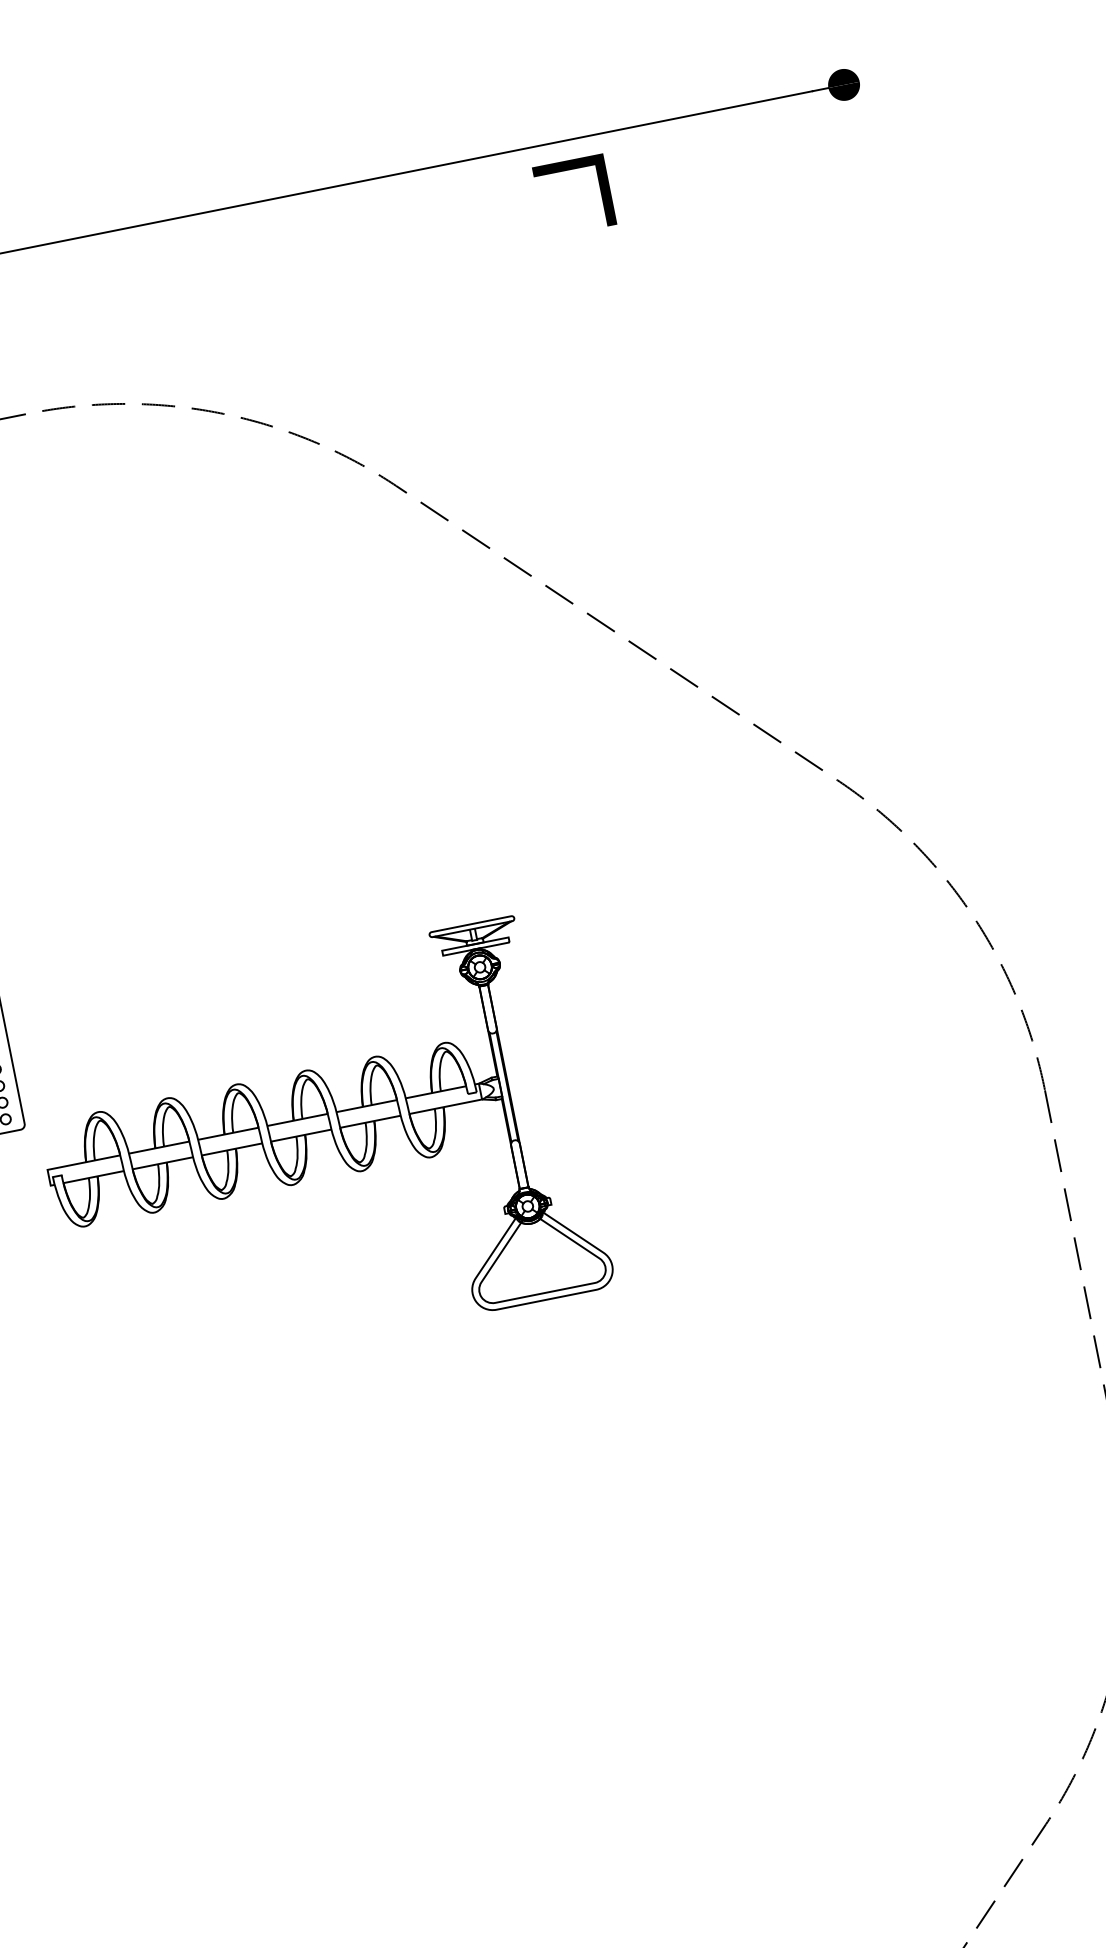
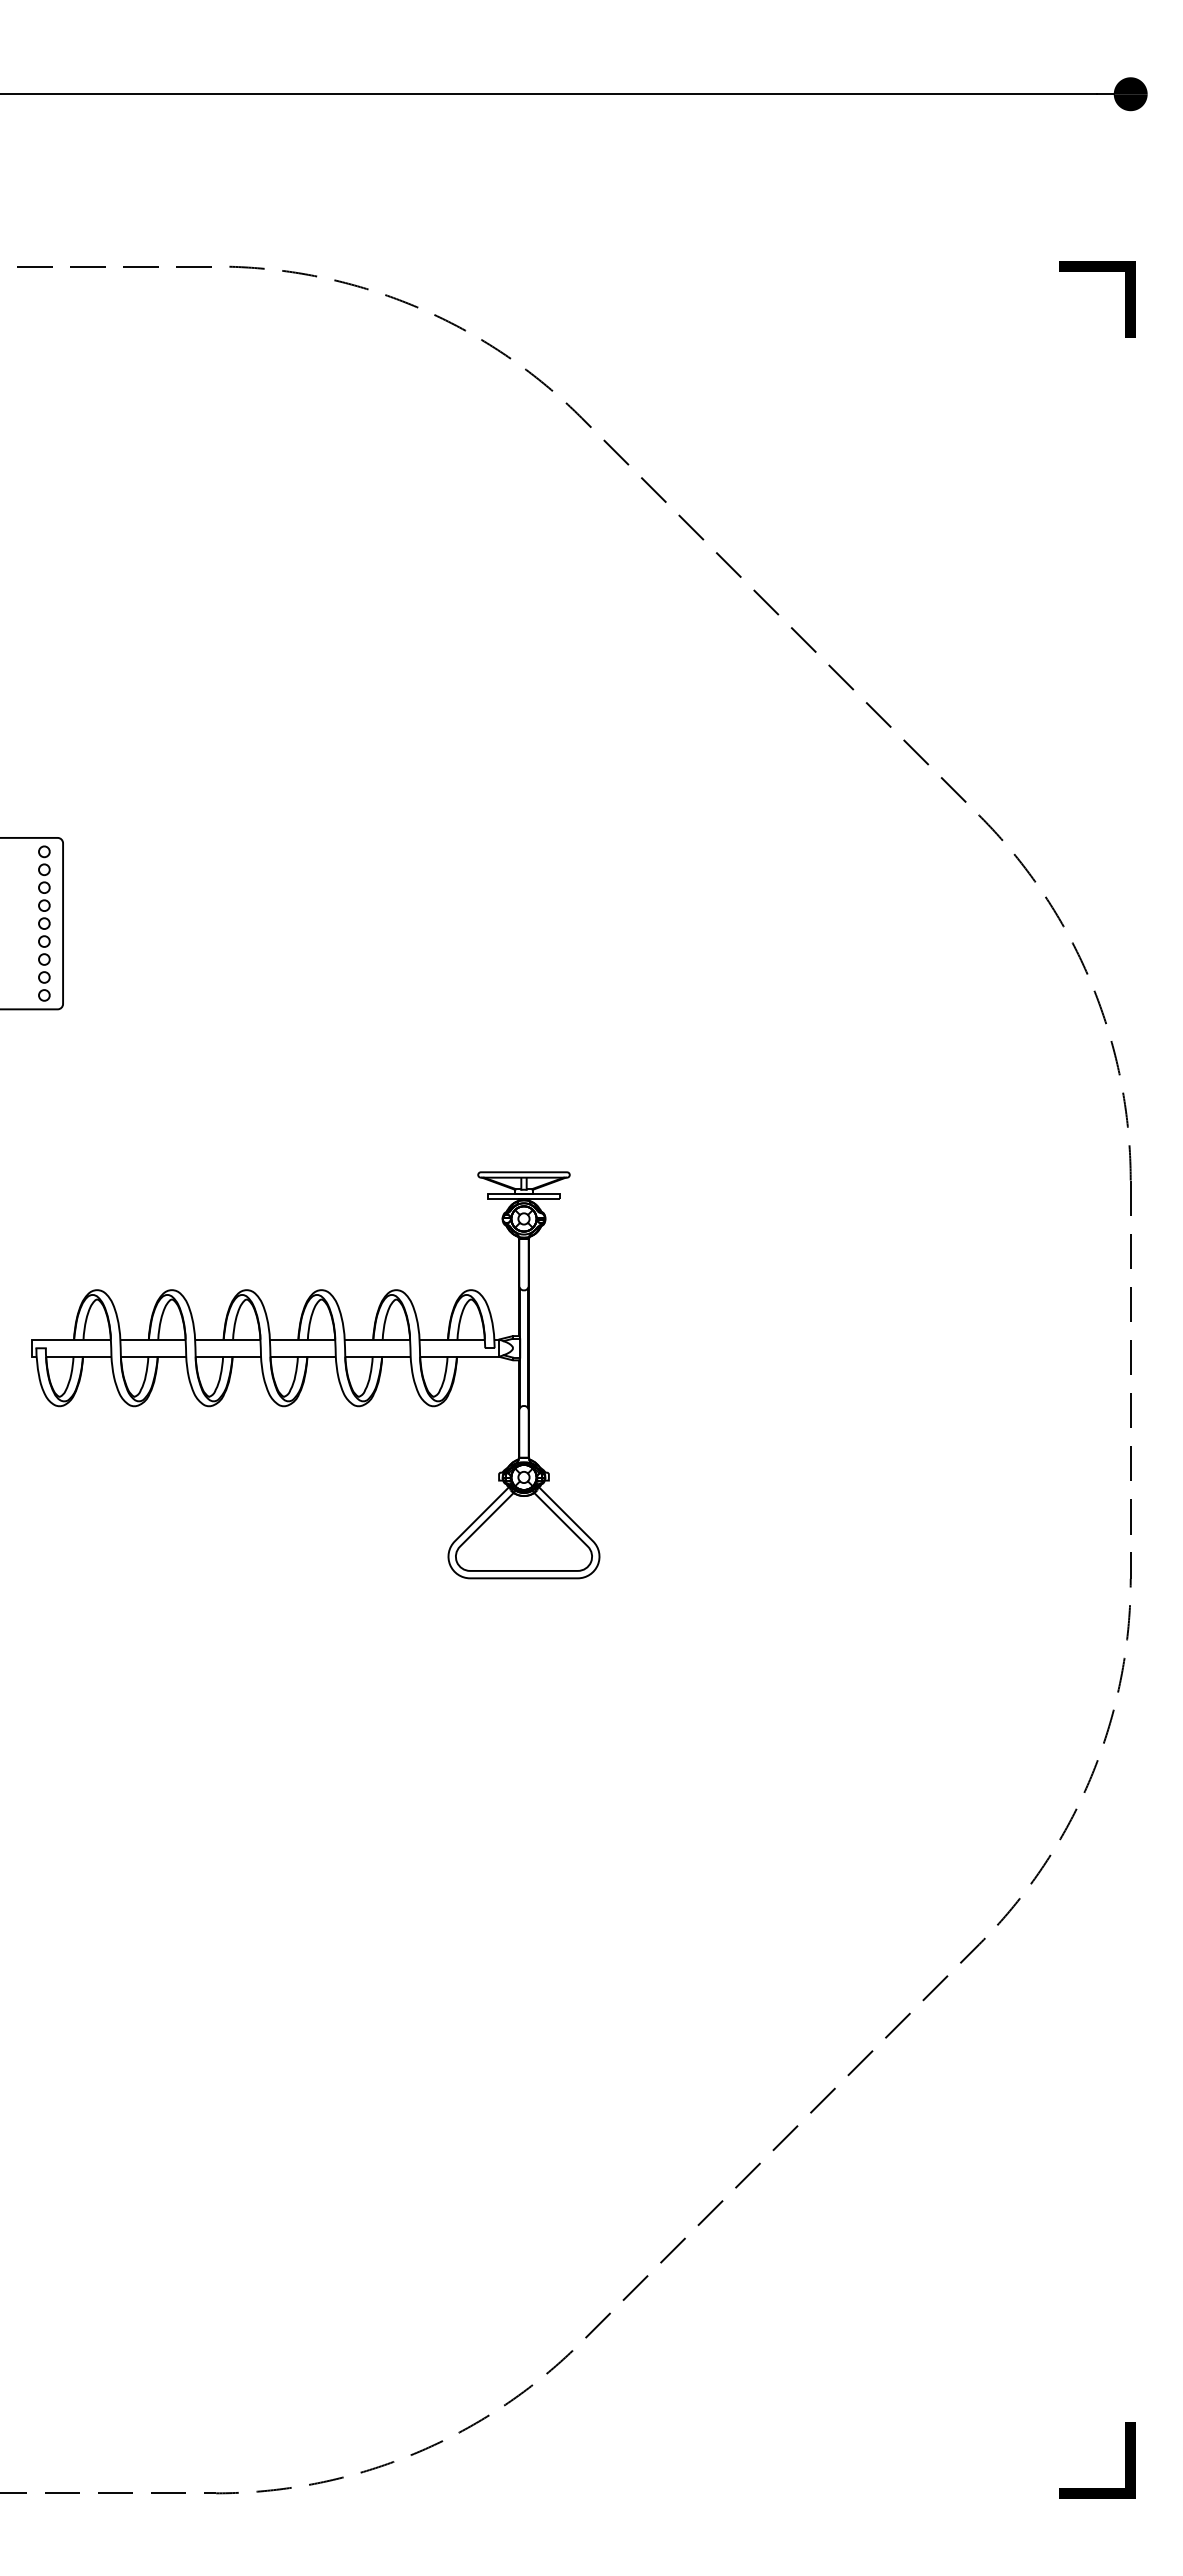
line: (569, 169) -> (1097, 271), moved
part: (307, 1151) -> (306, 1374), moved

